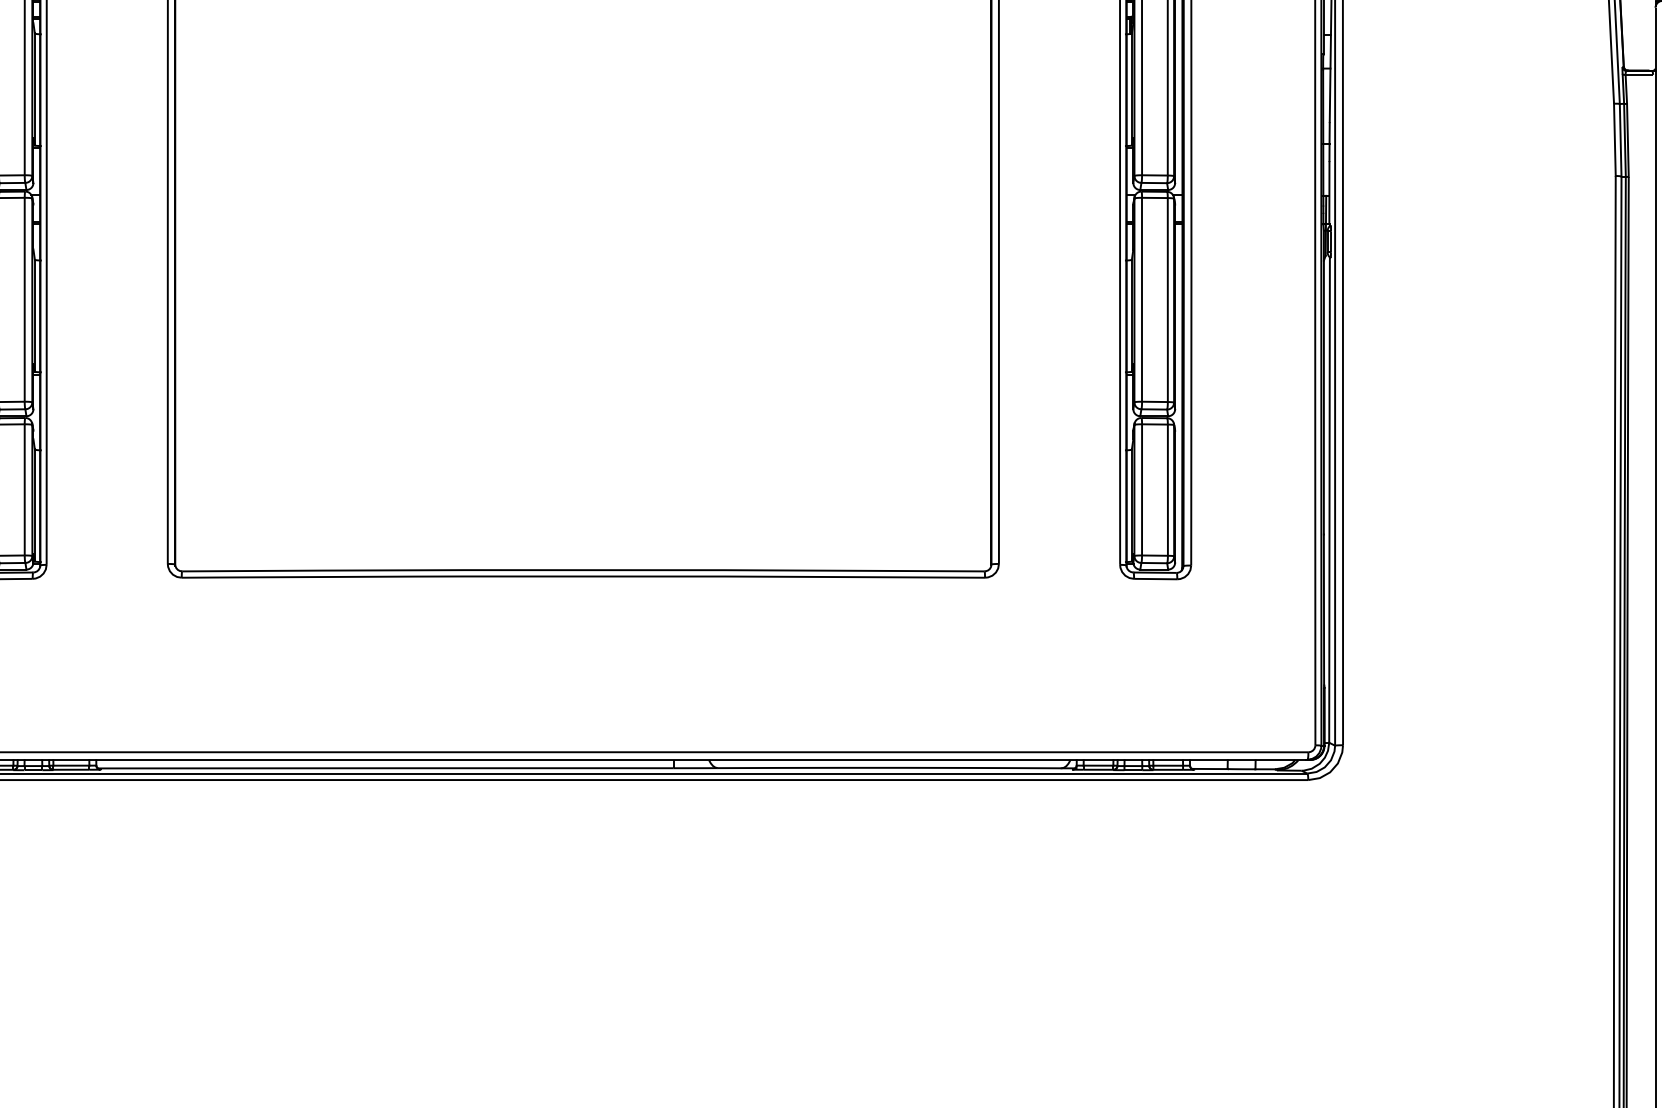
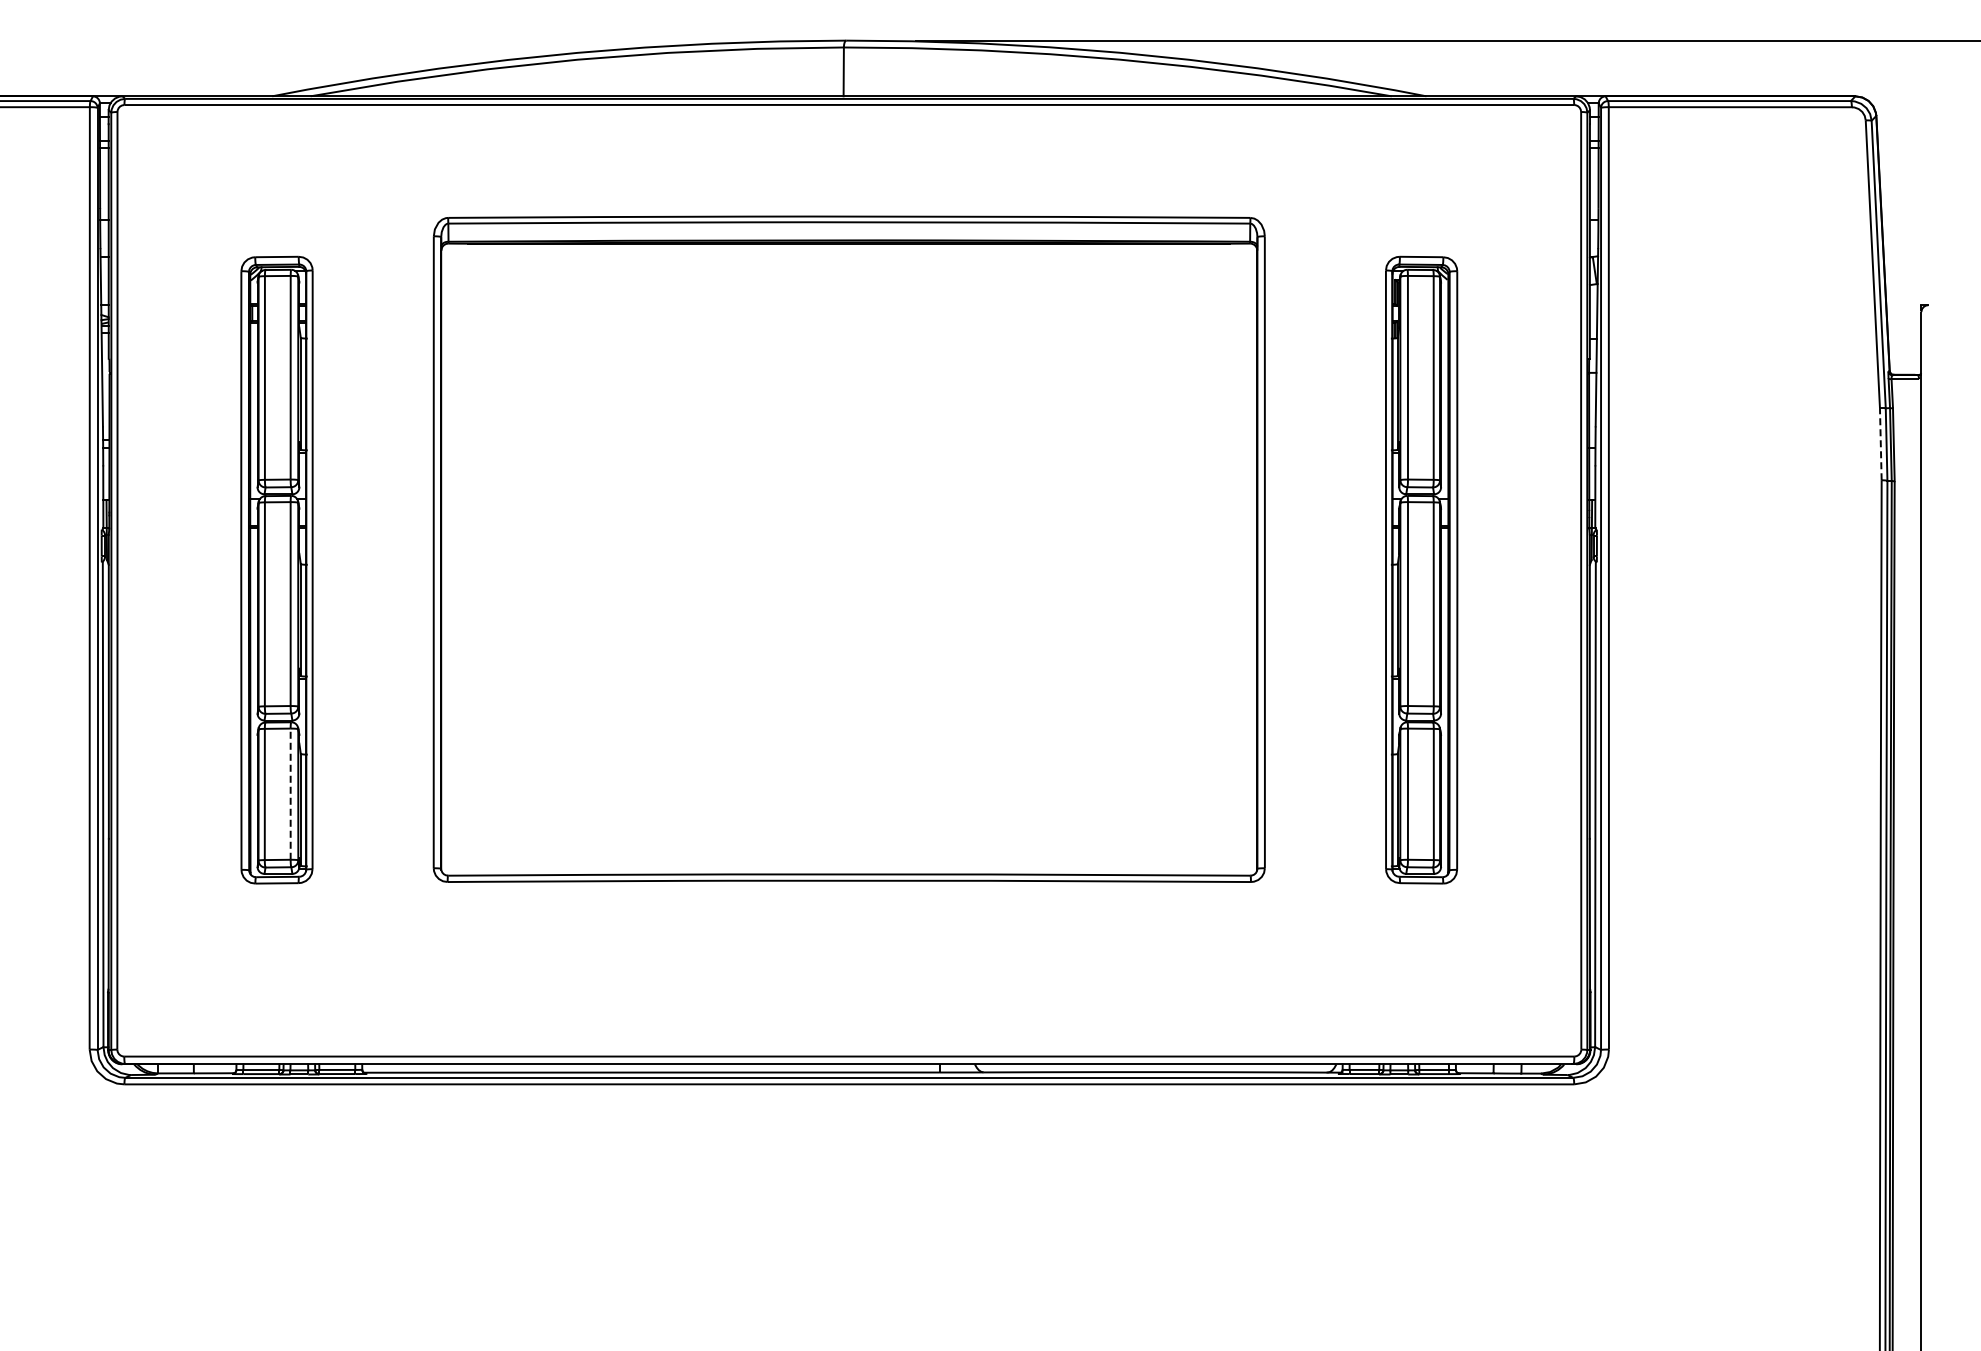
line: (1614, 139) -> (1880, 443), solid -> dashed
line: (24, 490) -> (290, 794), solid -> dashed

